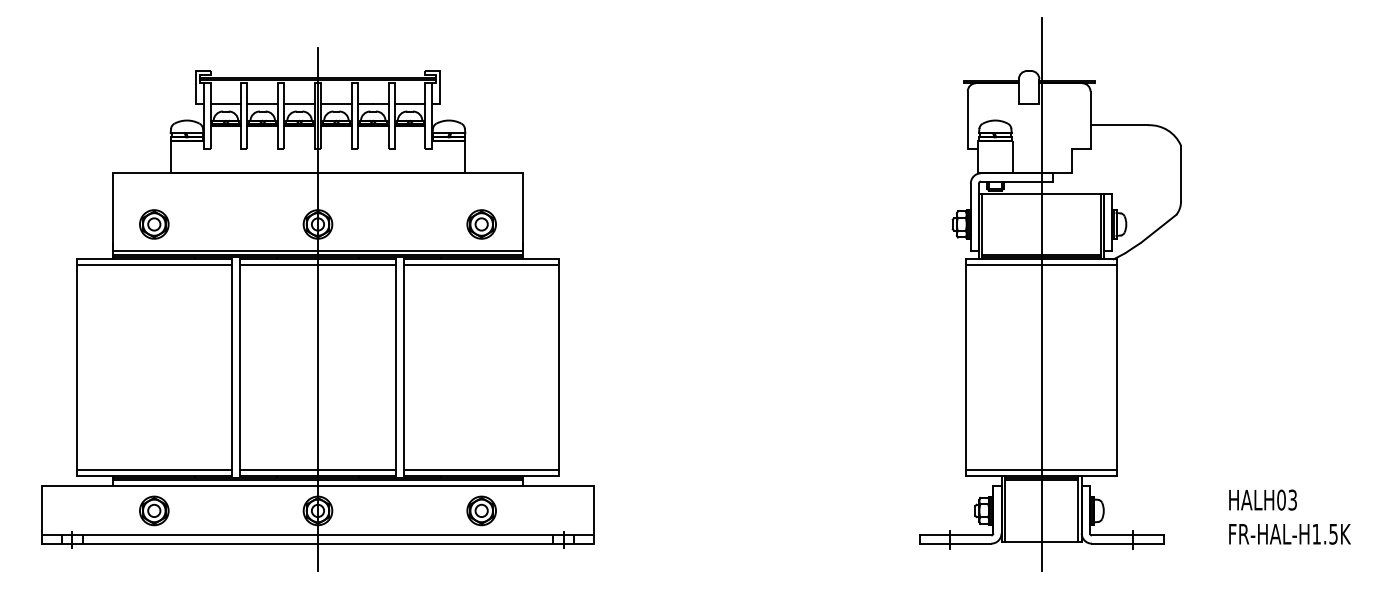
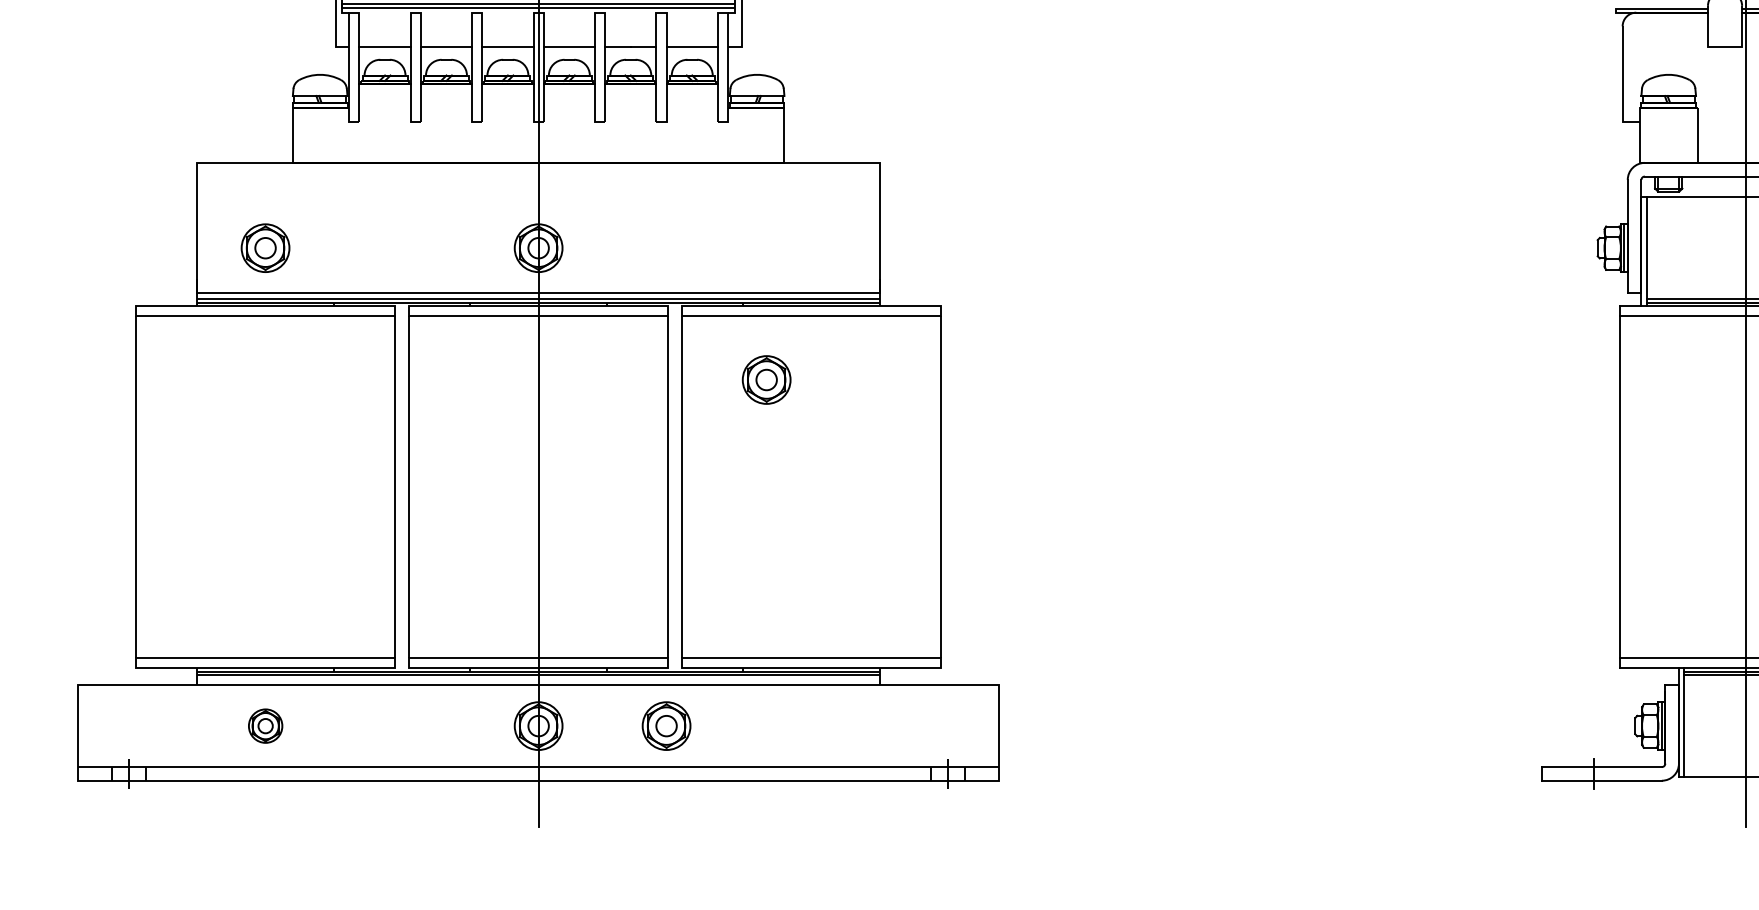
part: (481, 224) -> (766, 380), moved
part: (154, 510) -> (265, 725), size x0.7
part: (481, 510) -> (666, 725), moved

